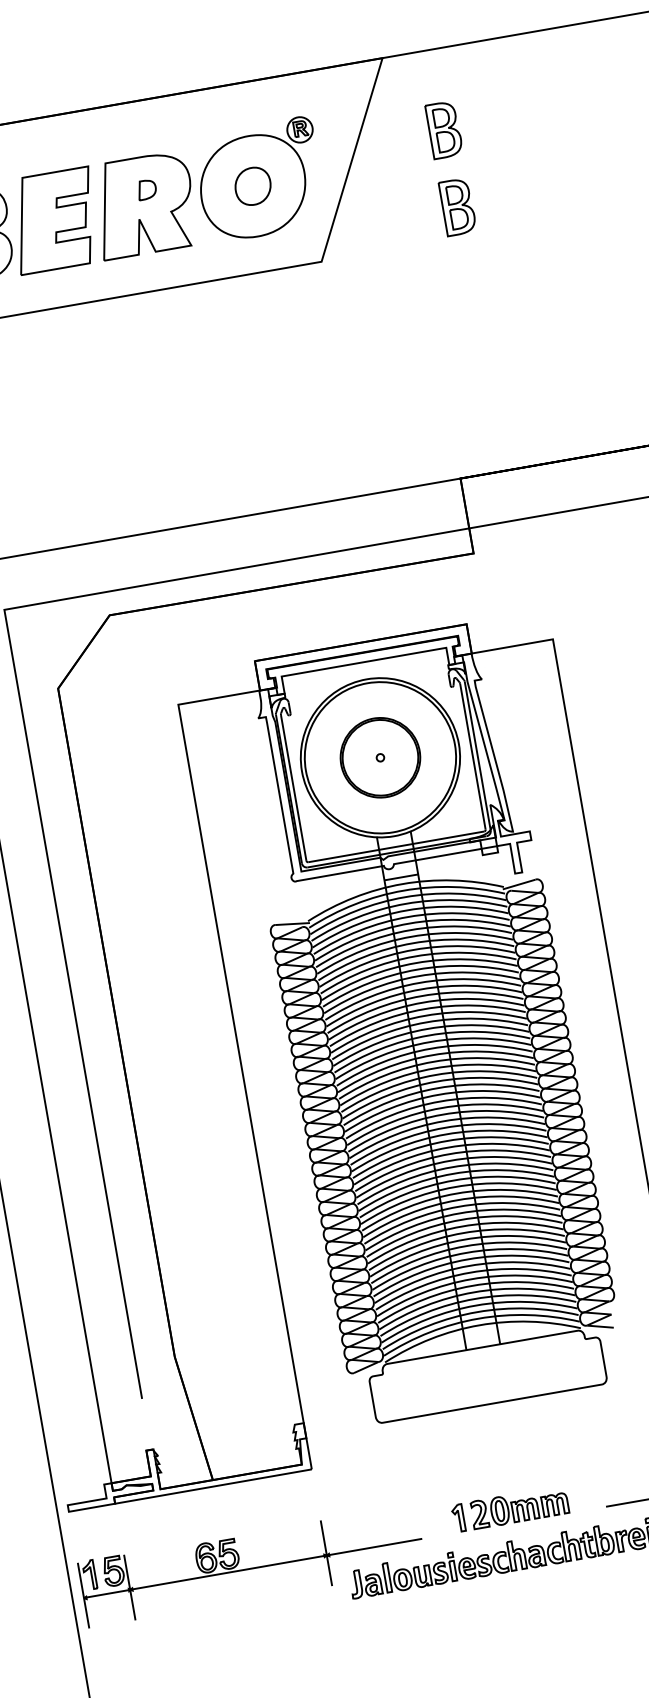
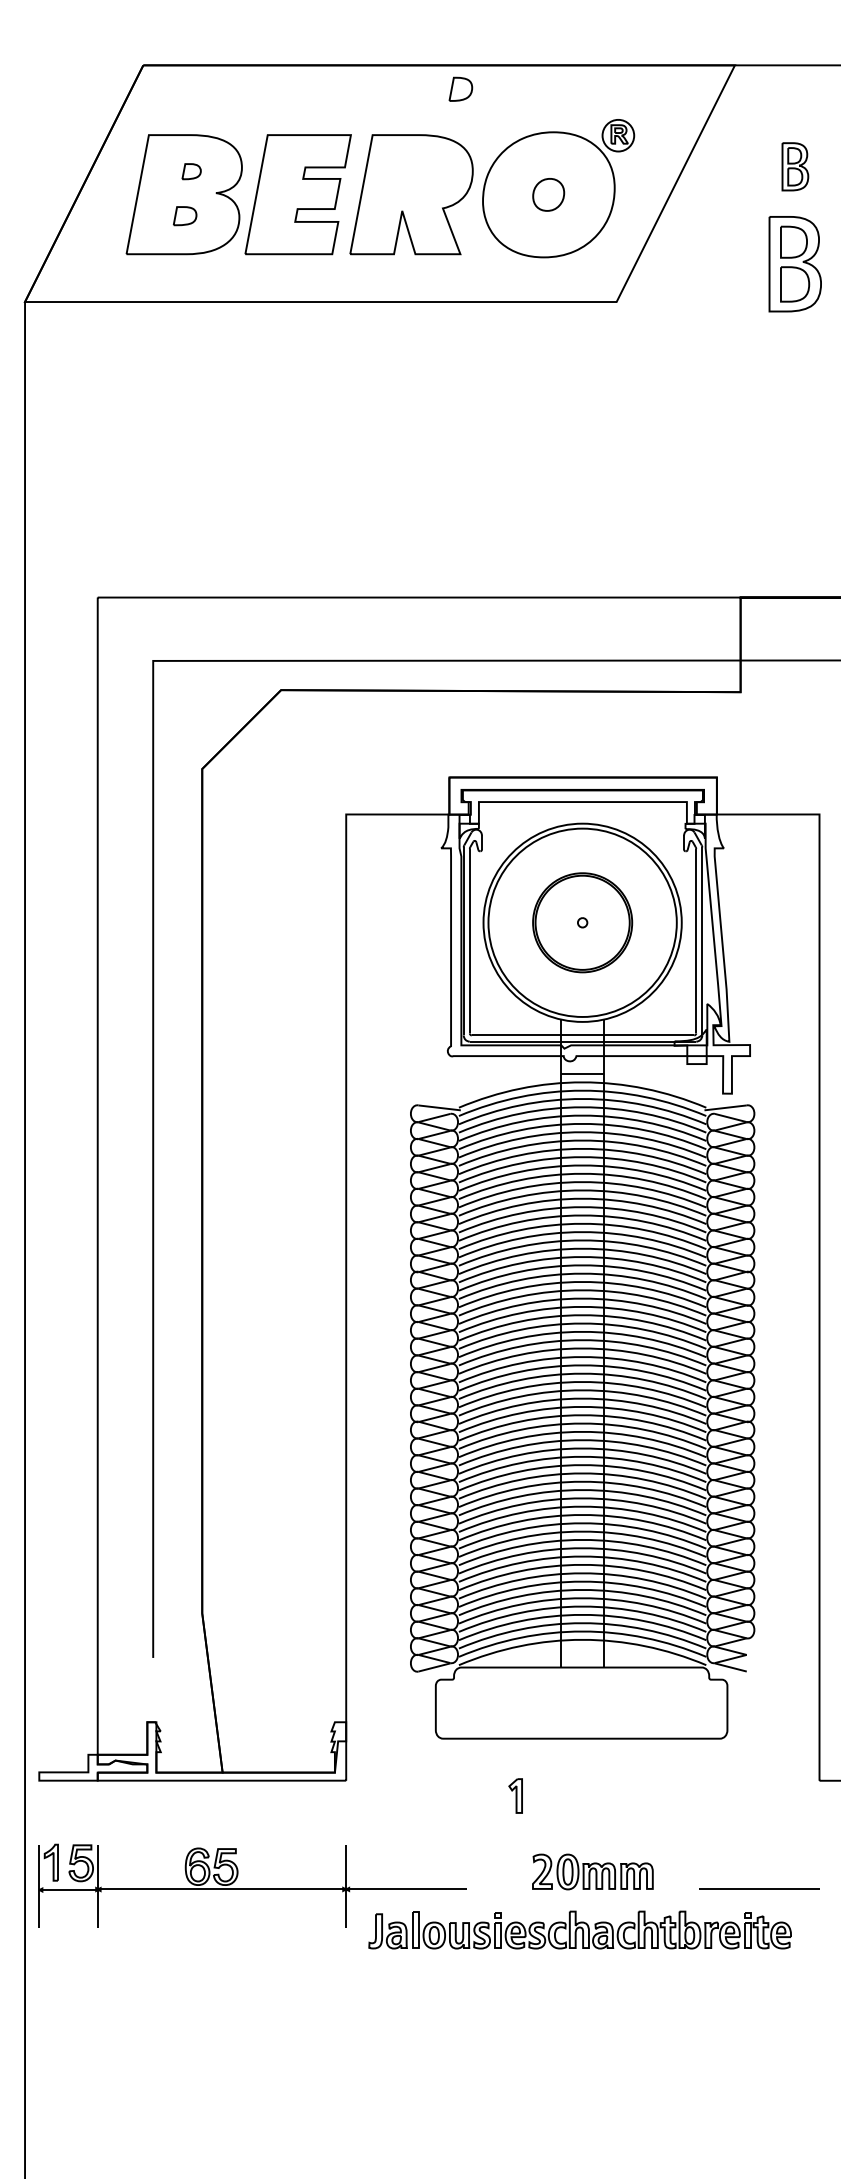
part: (444, 129) -> (795, 166), size x0.7
part: (252, 186) -> (548, 194), size x0.7
part: (146, 189) -> (460, 88), moved
part: (457, 206) -> (795, 263), size x1.4
part: (458, 1517) -> (515, 1795), moved

